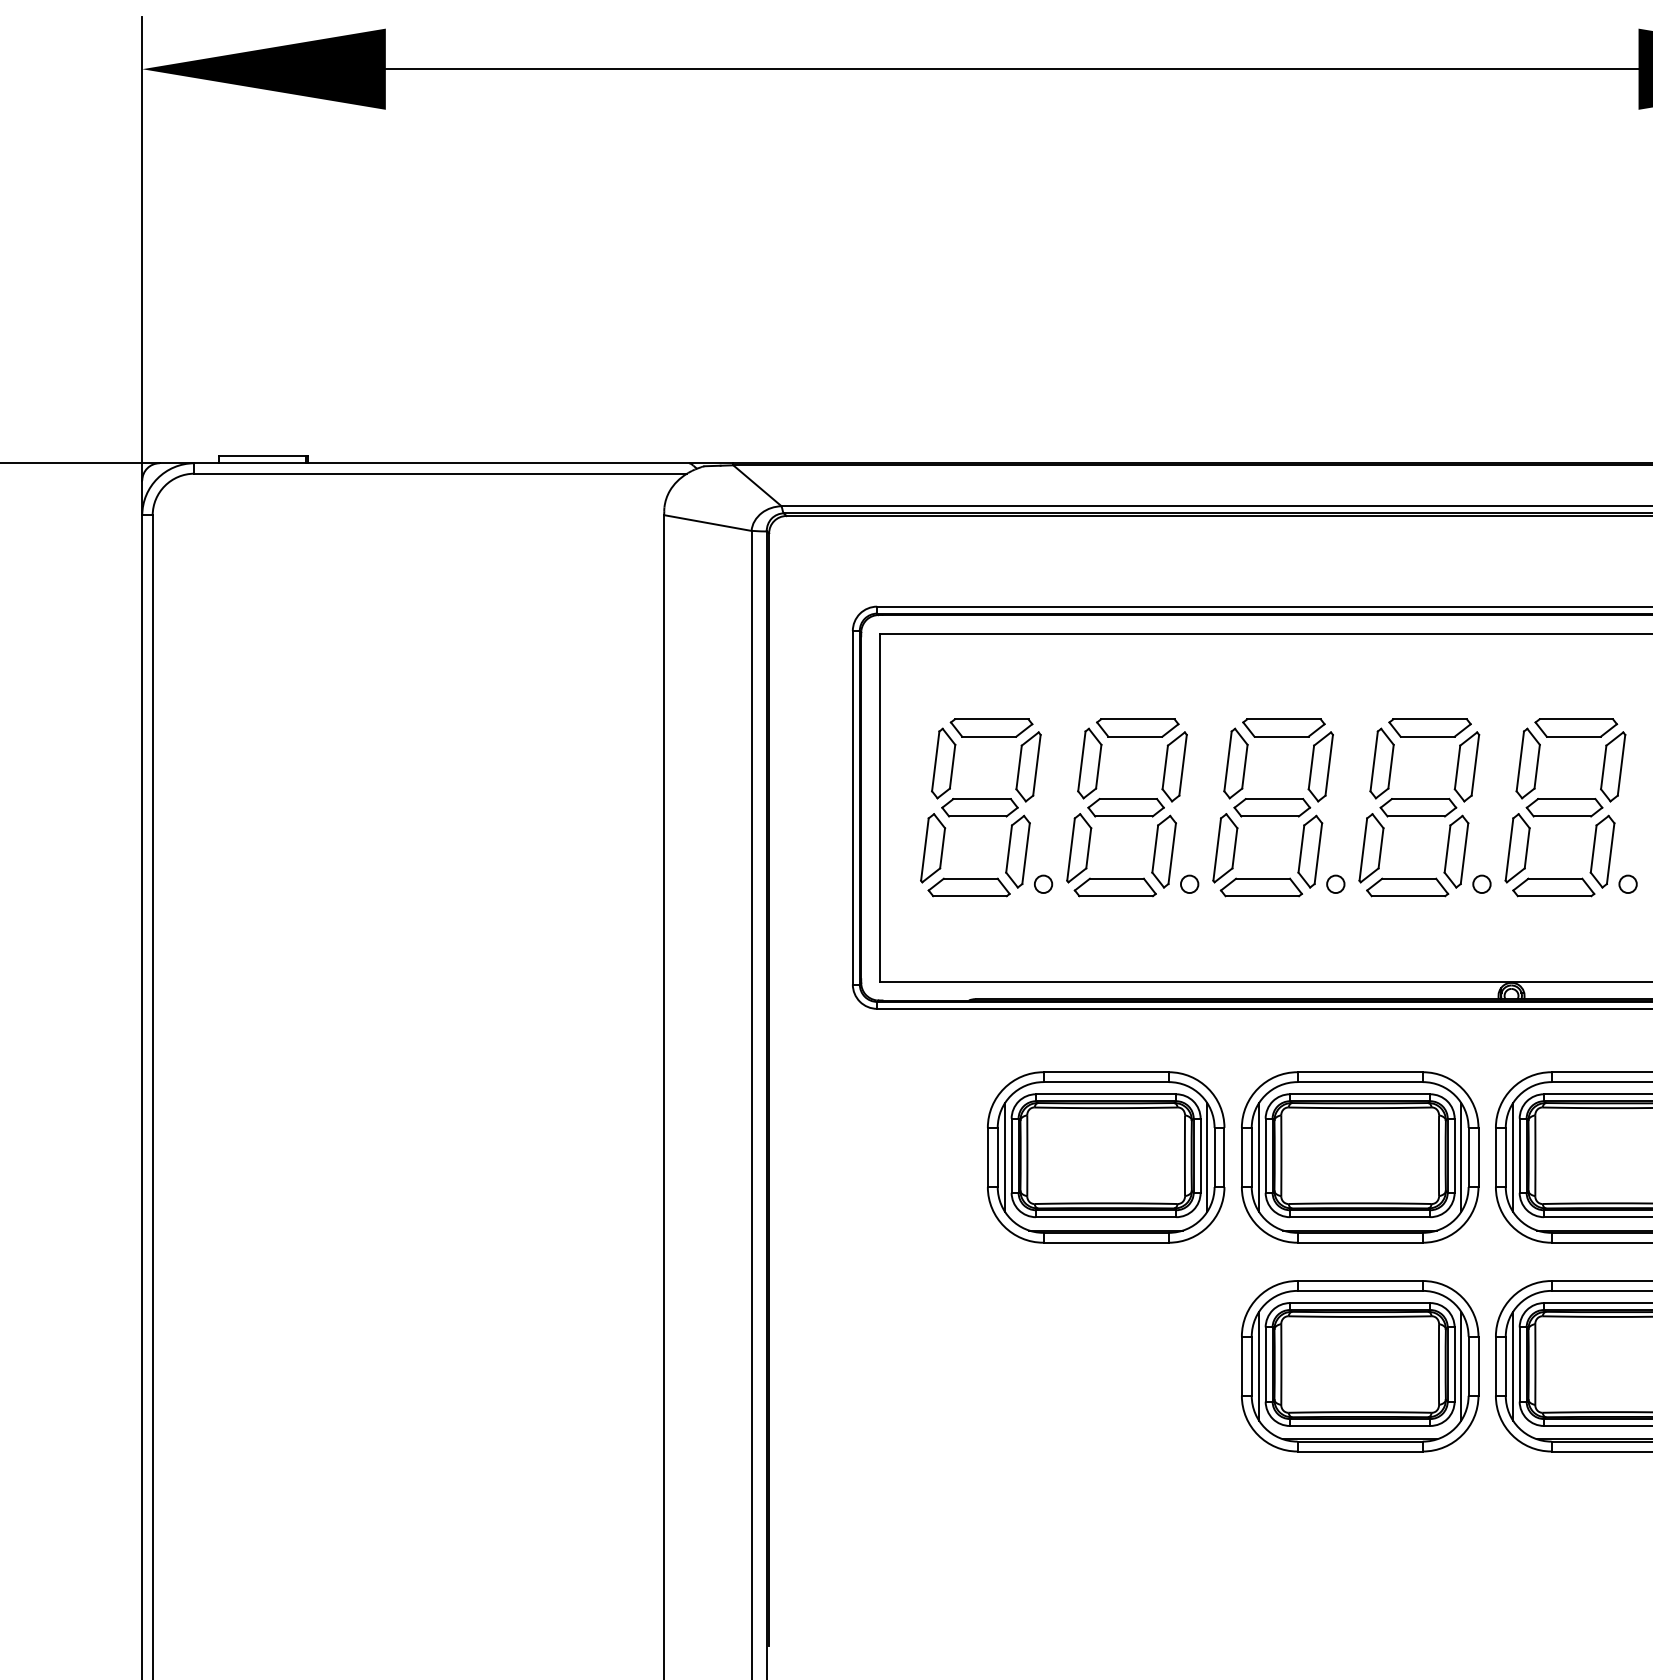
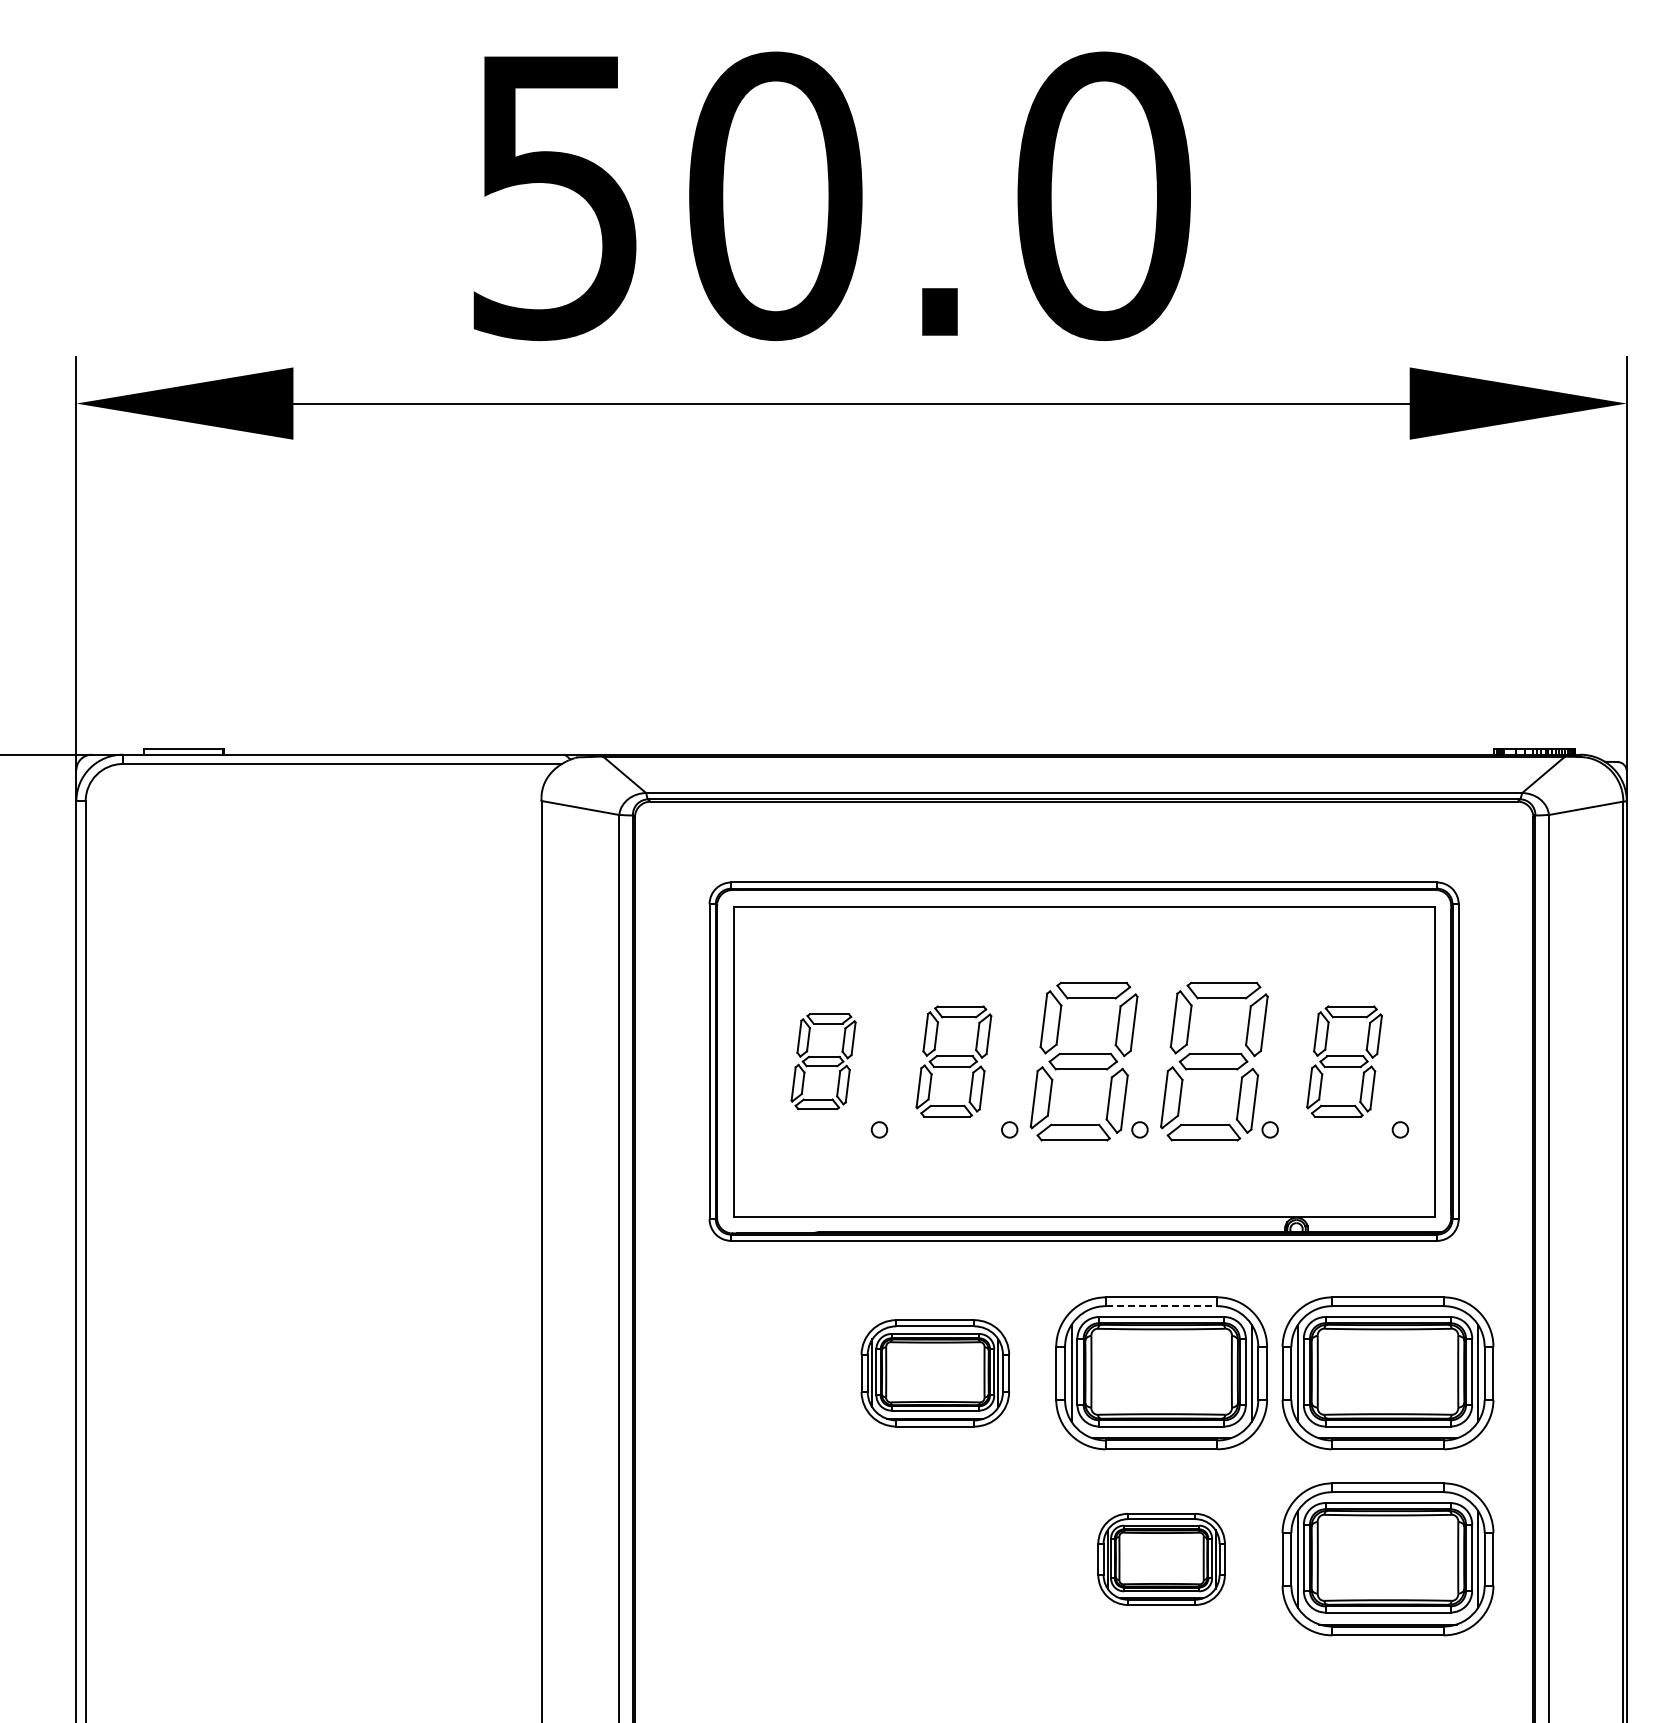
part: (980, 807) -> (823, 1061), size x0.6
part: (1126, 807) -> (953, 1061), size x0.7
part: (1565, 807) -> (1344, 1061), size x0.7
line: (1359, 1082) -> (1161, 1306), solid -> dashed
part: (1106, 1157) -> (935, 1373), size x0.7
part: (1359, 1366) -> (1161, 1559), size x0.6

